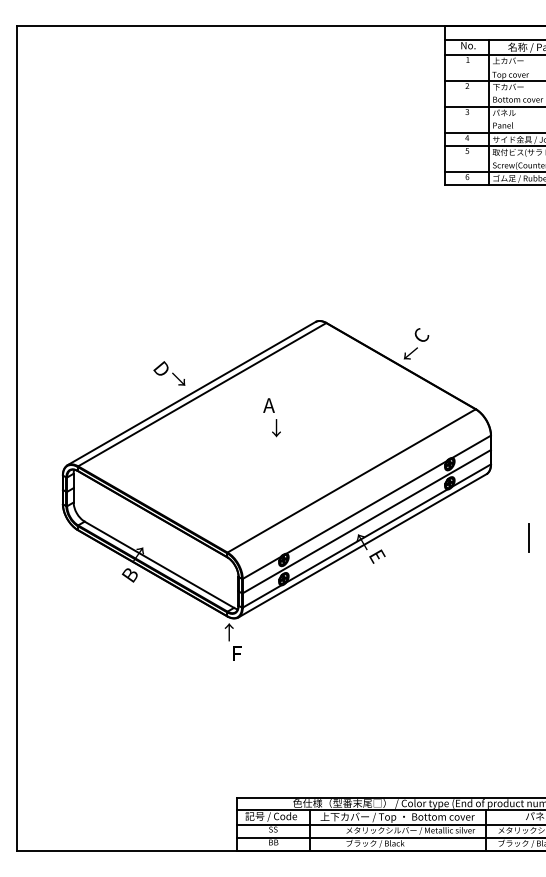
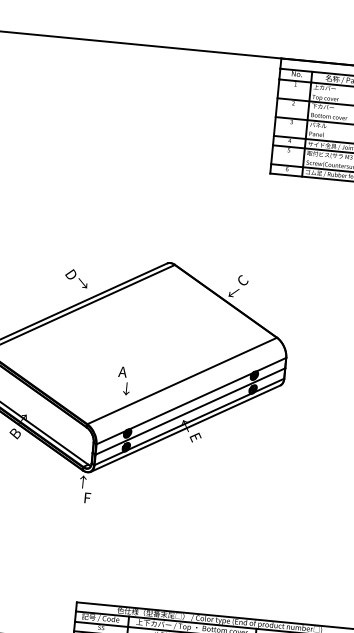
text: (169, 373) -> (76, 278), moved
text: (271, 417) -> (123, 380), moved
line: (529, 537) -> (307, 434), removed

